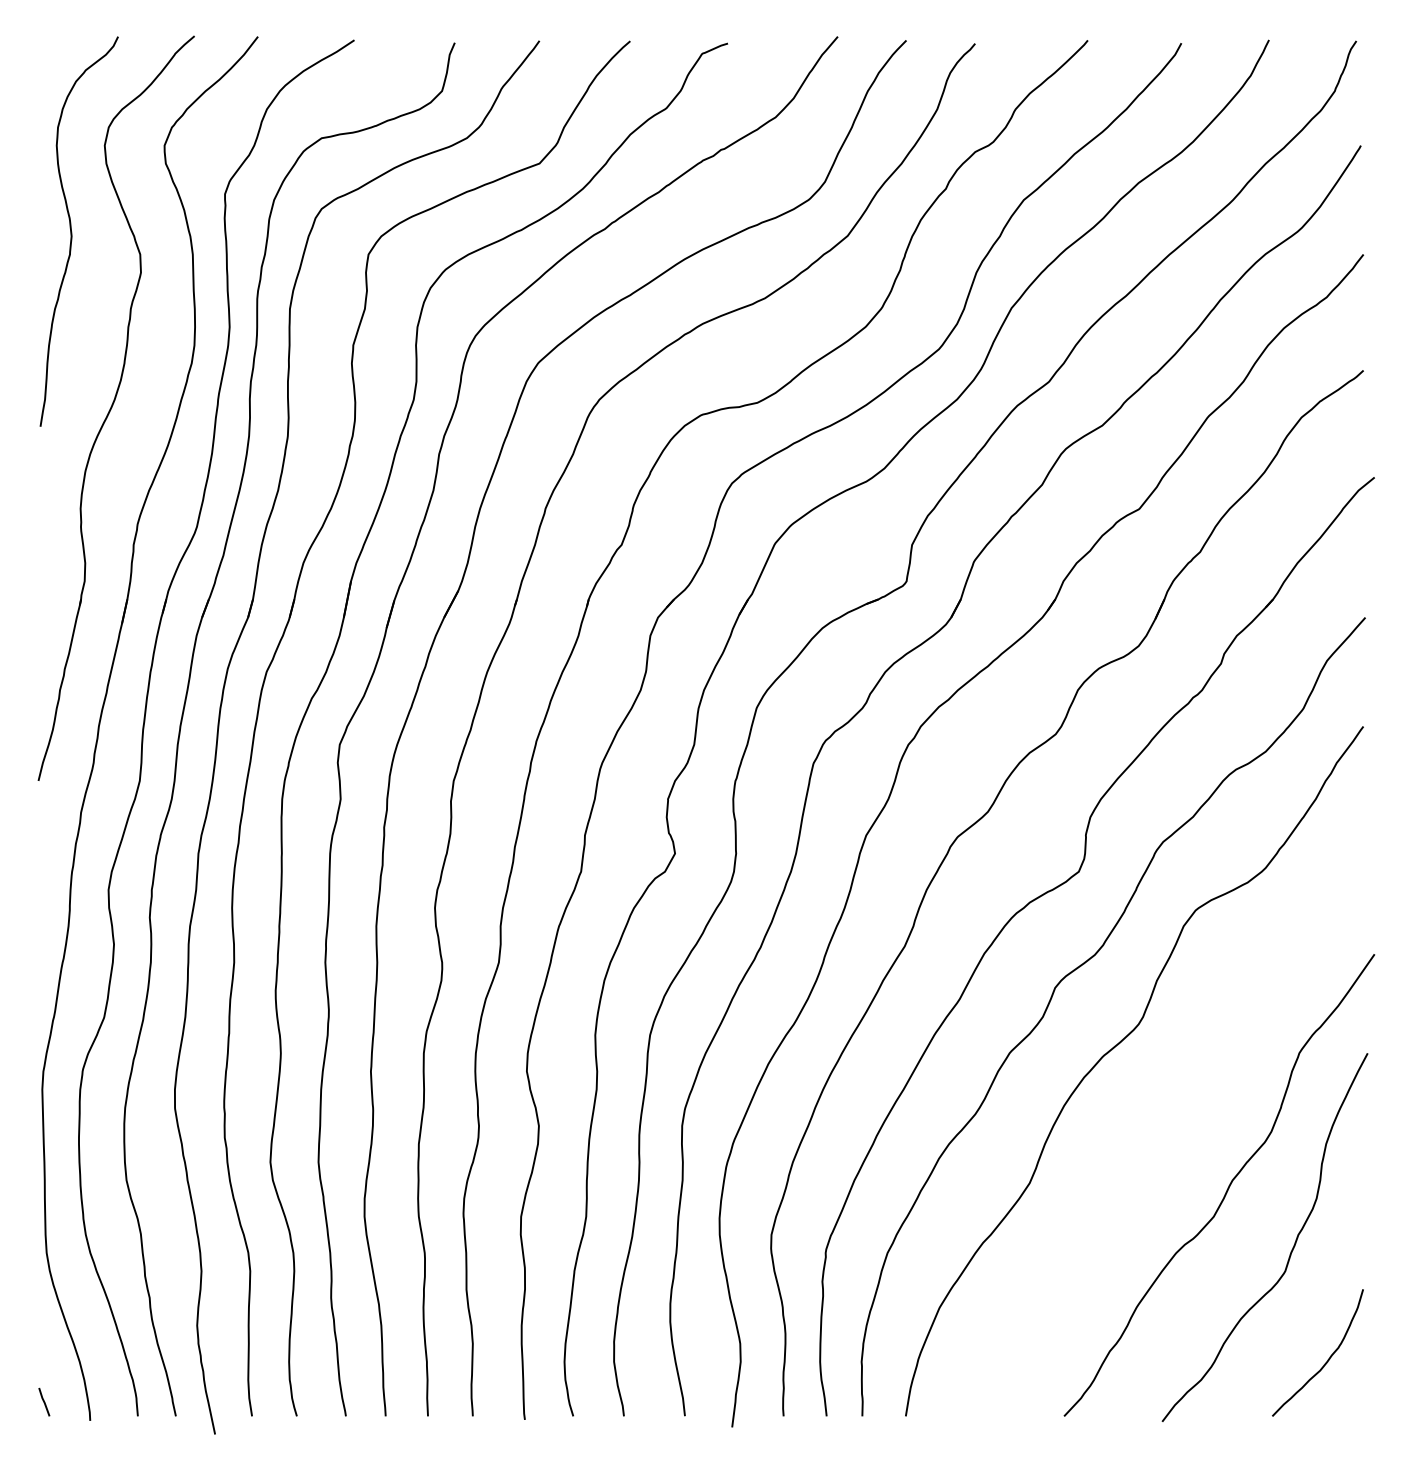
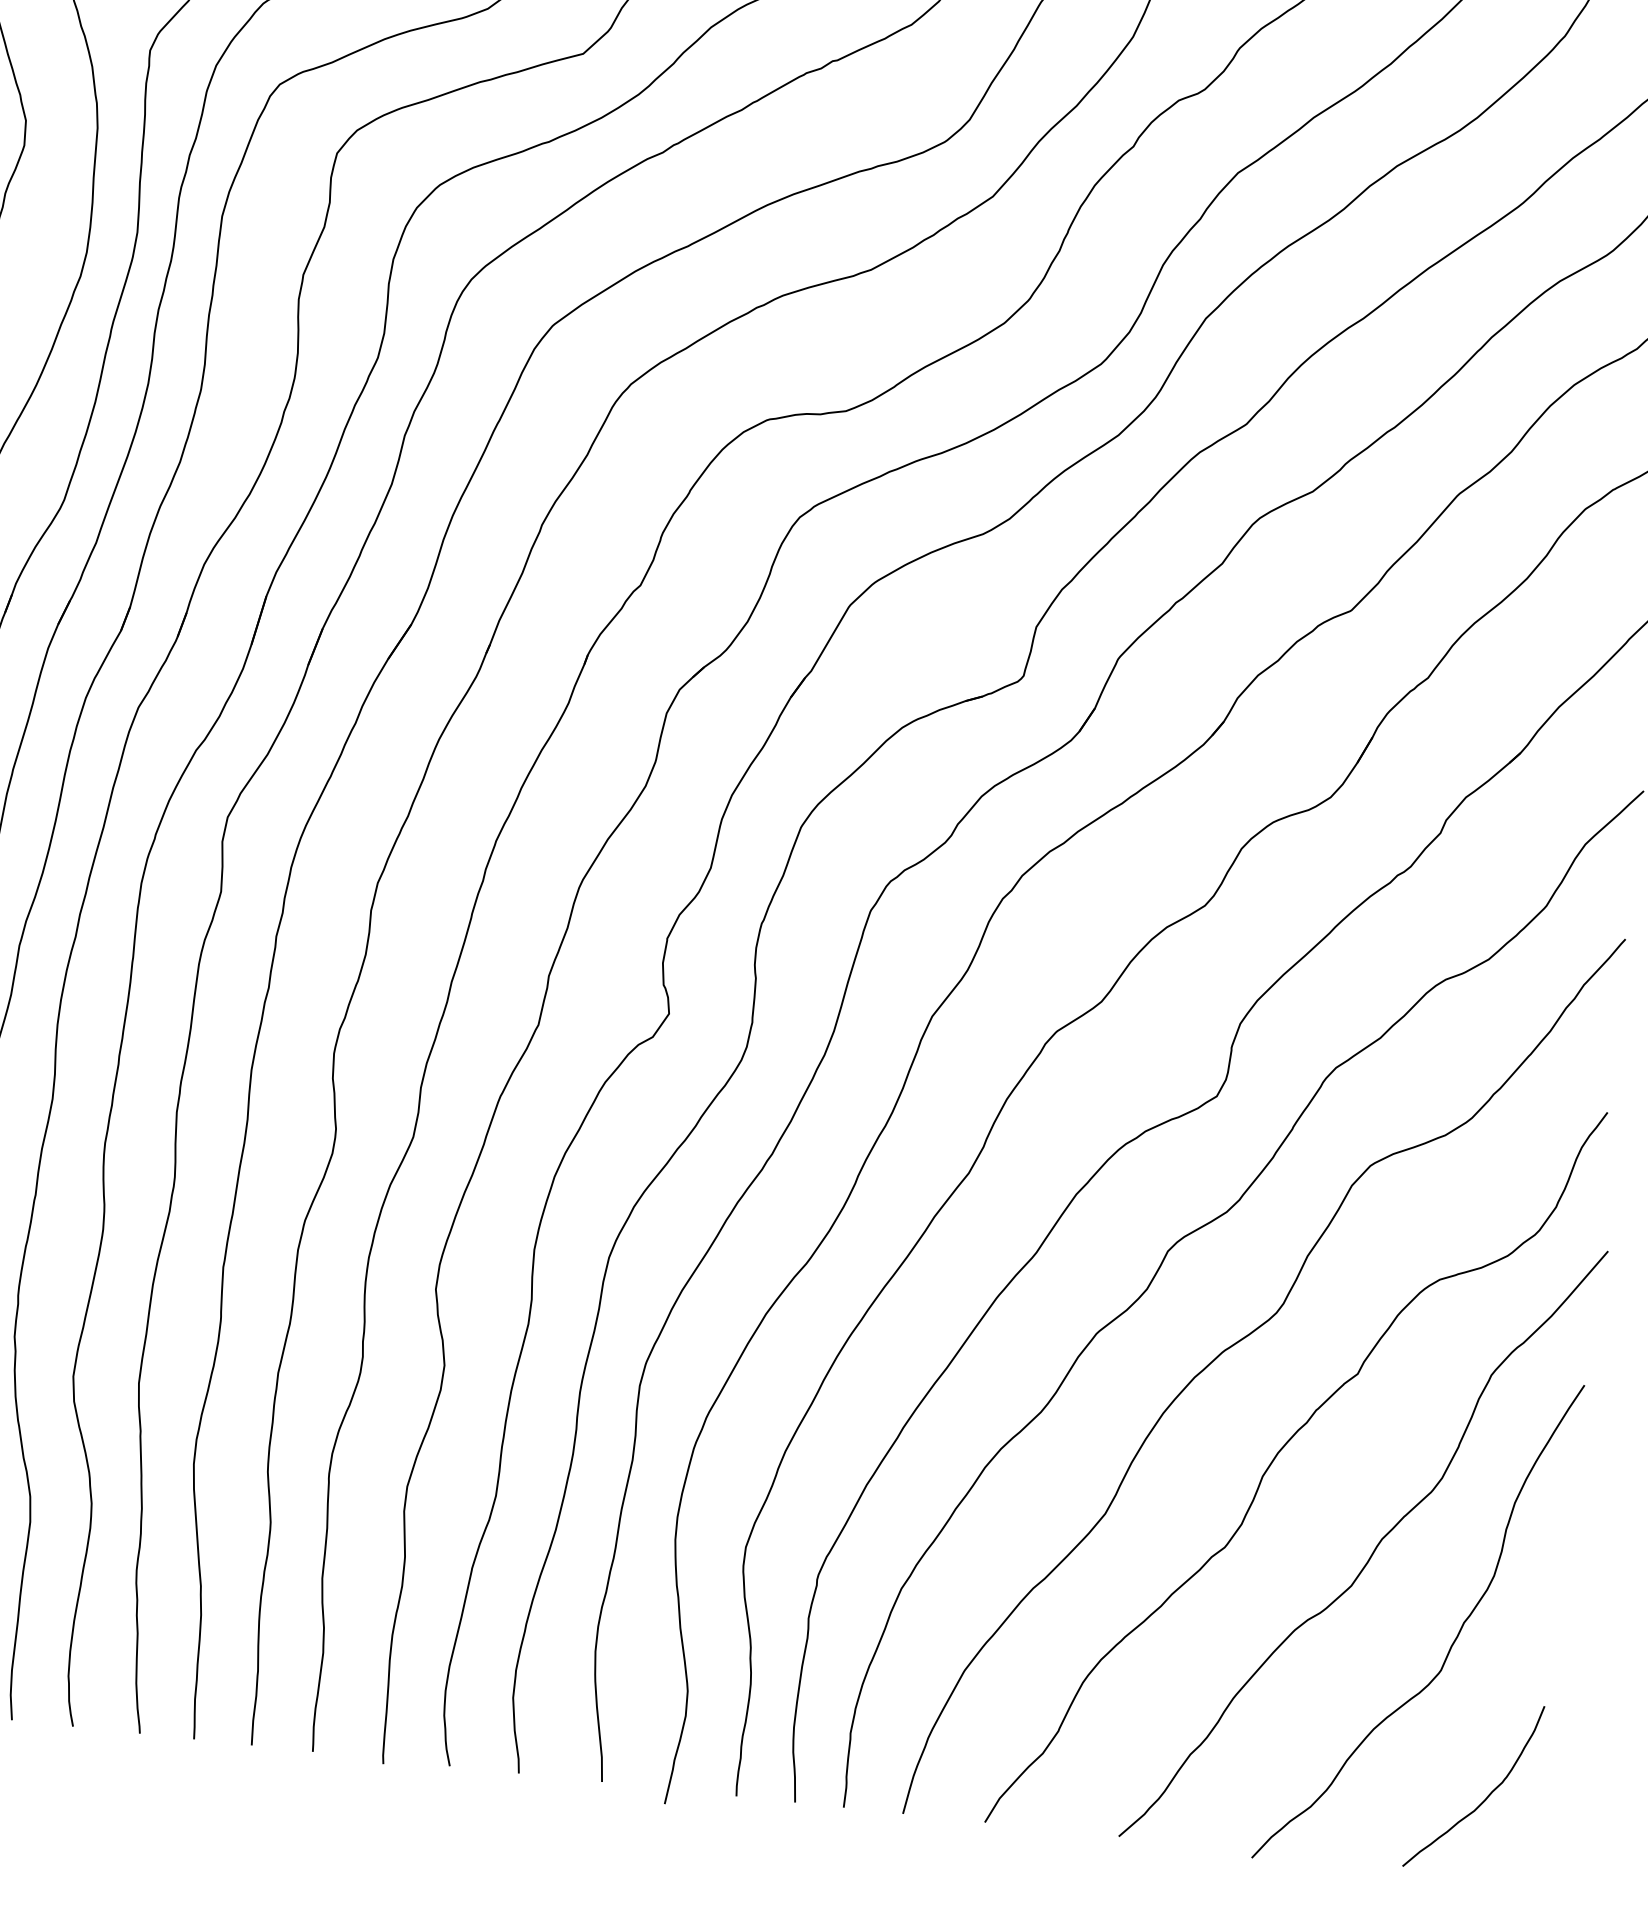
curve: (1150, 1128) -> (1277, 1456), added

